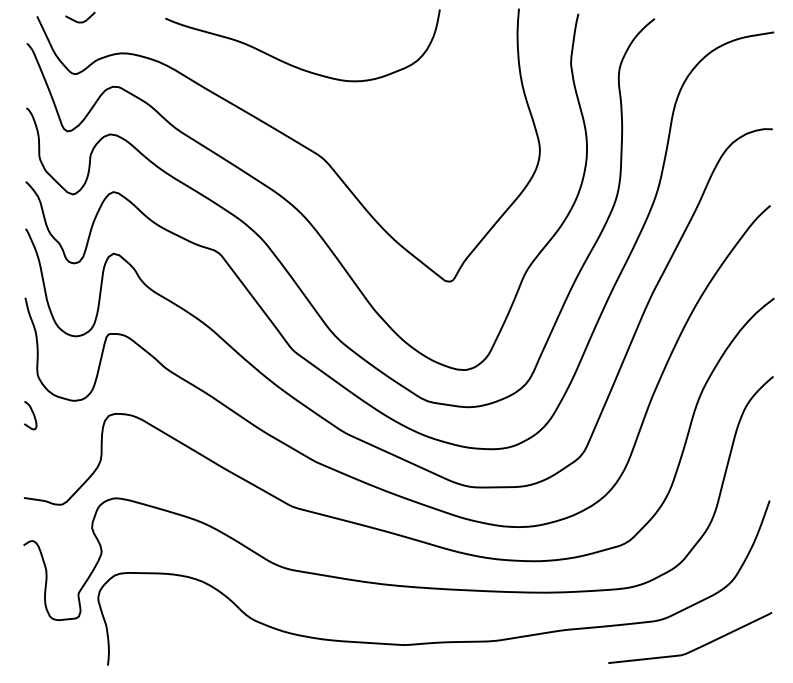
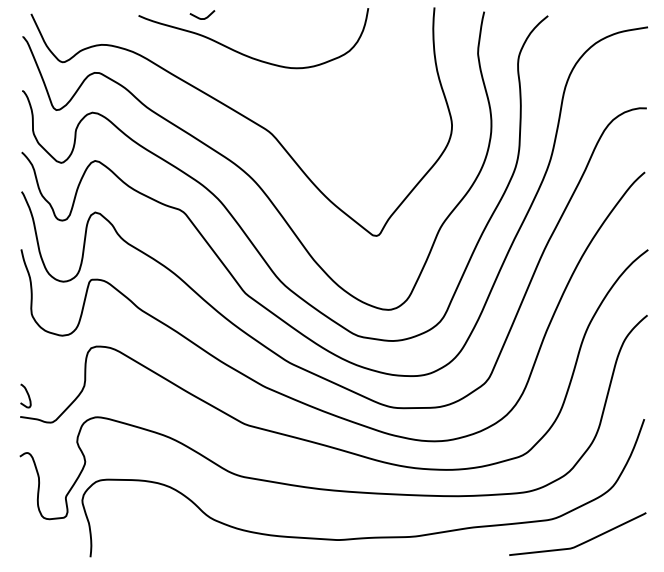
curve: (82, 20) -> (204, 17), moved
curve: (32, 414) -> (27, 395), moved

